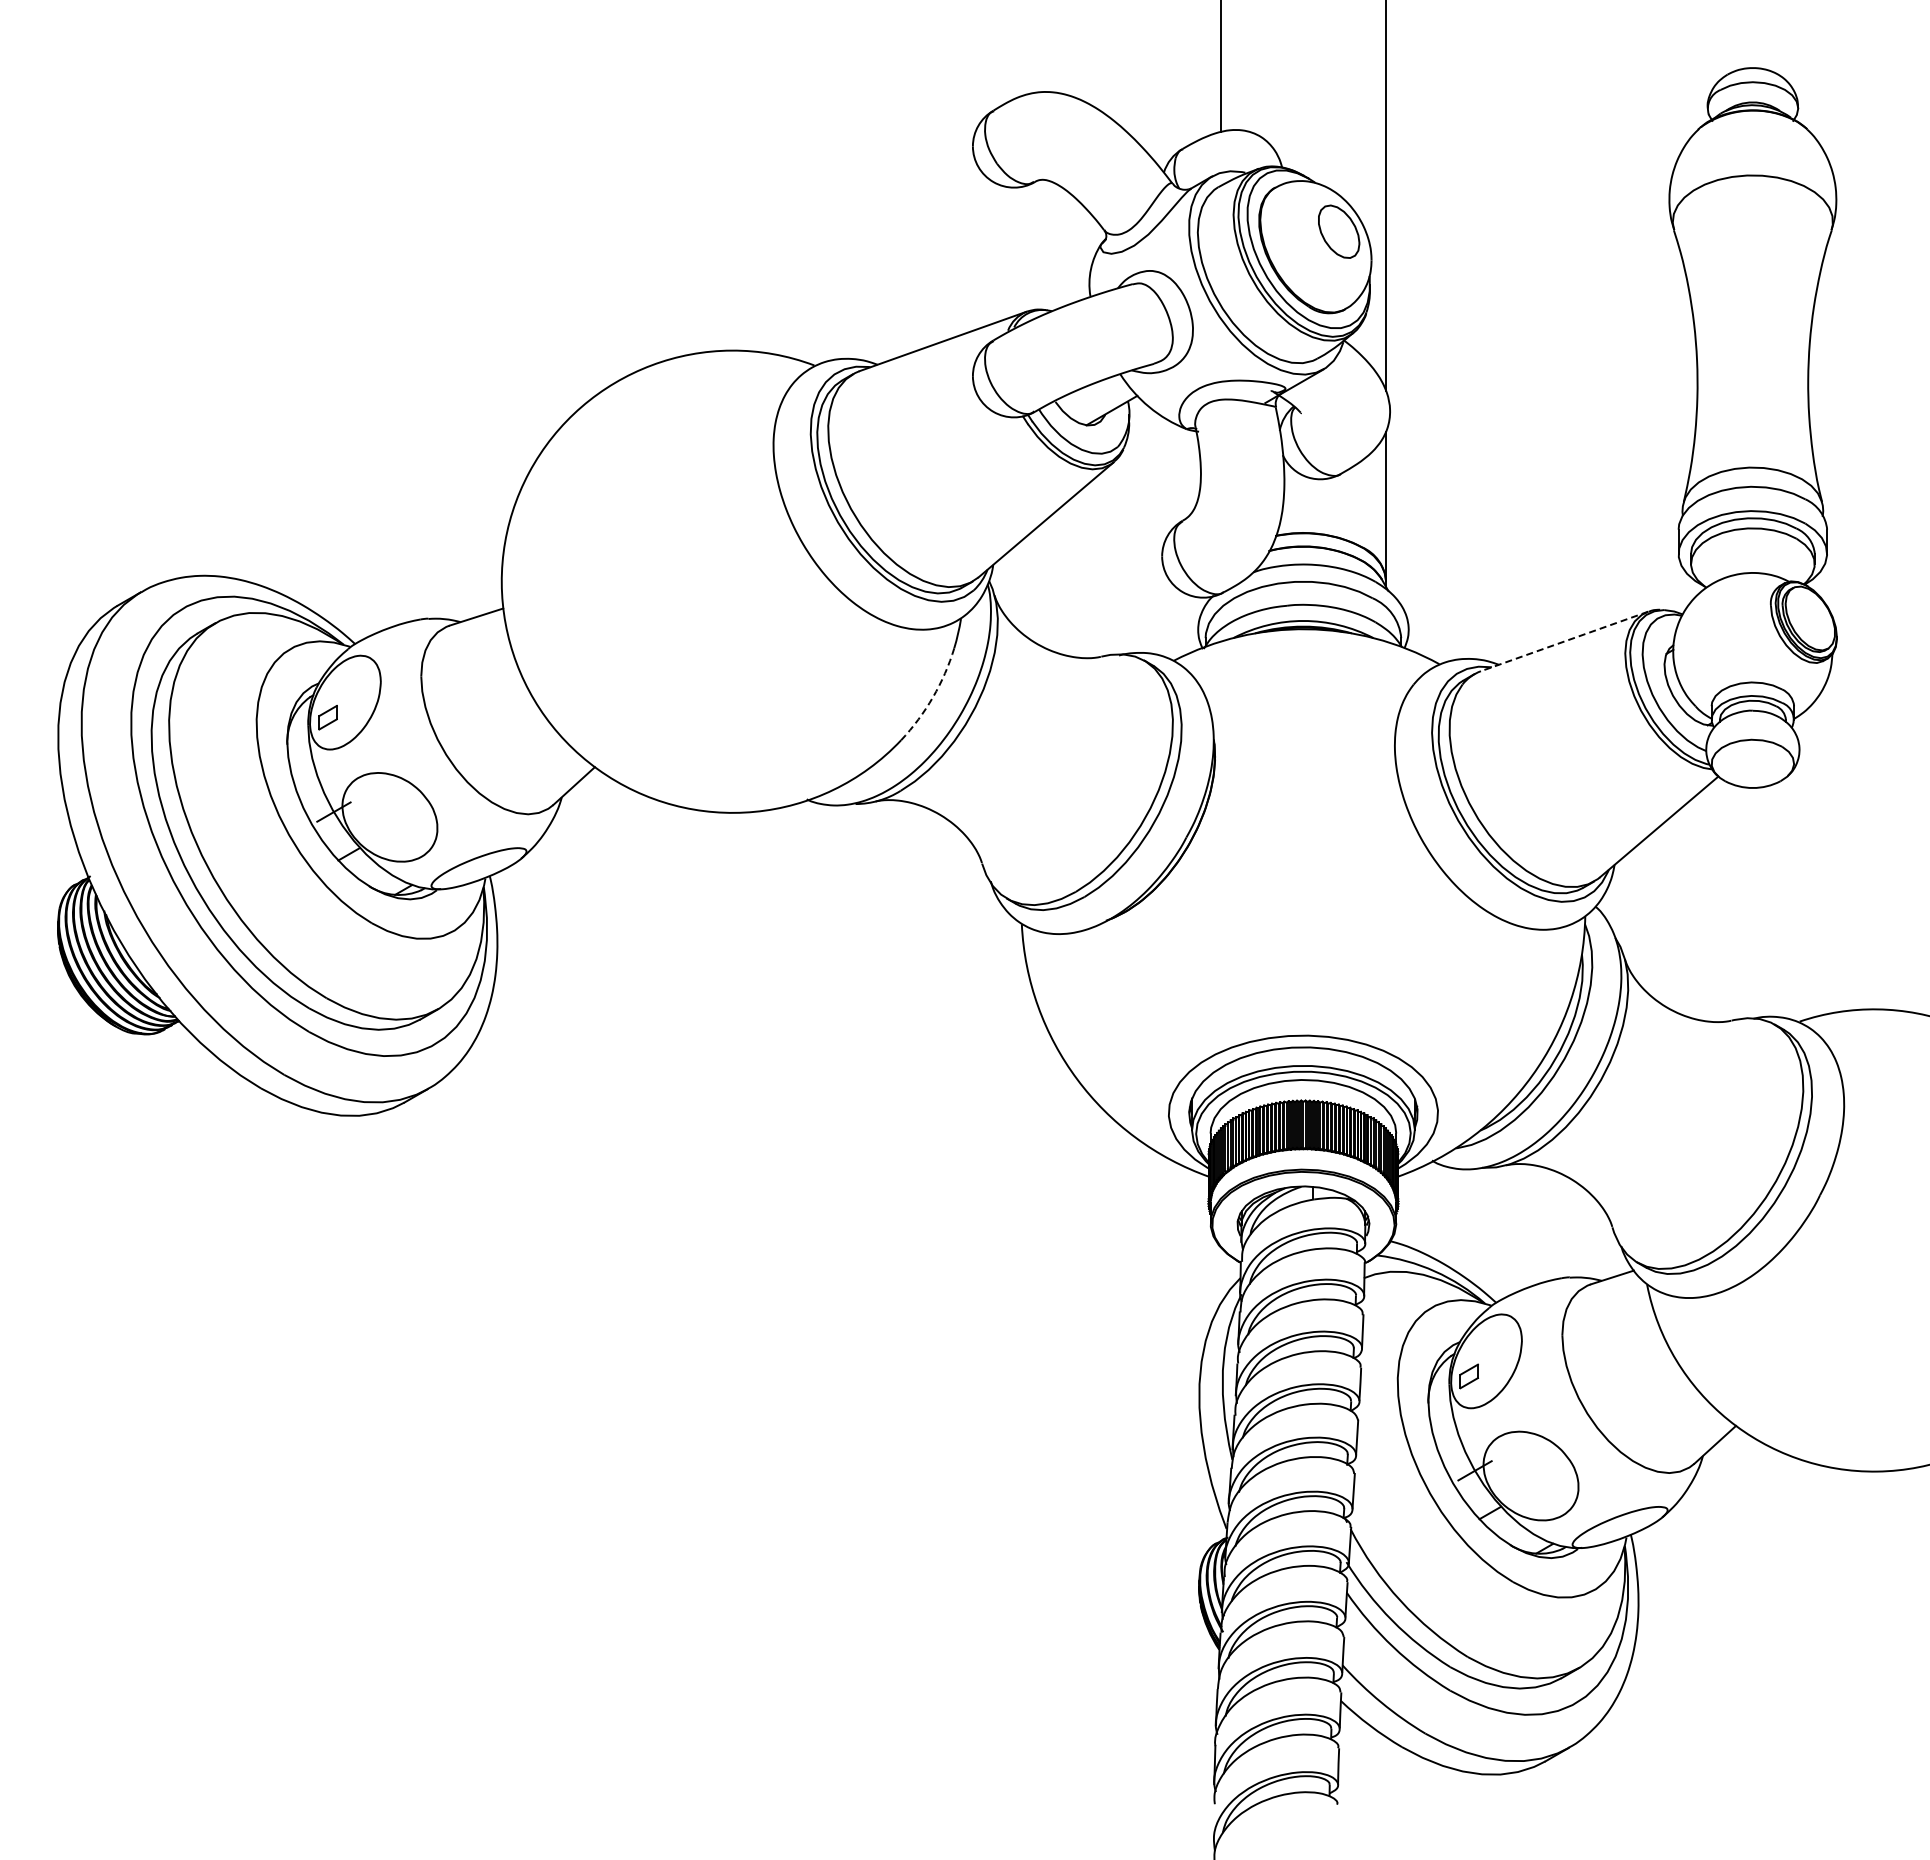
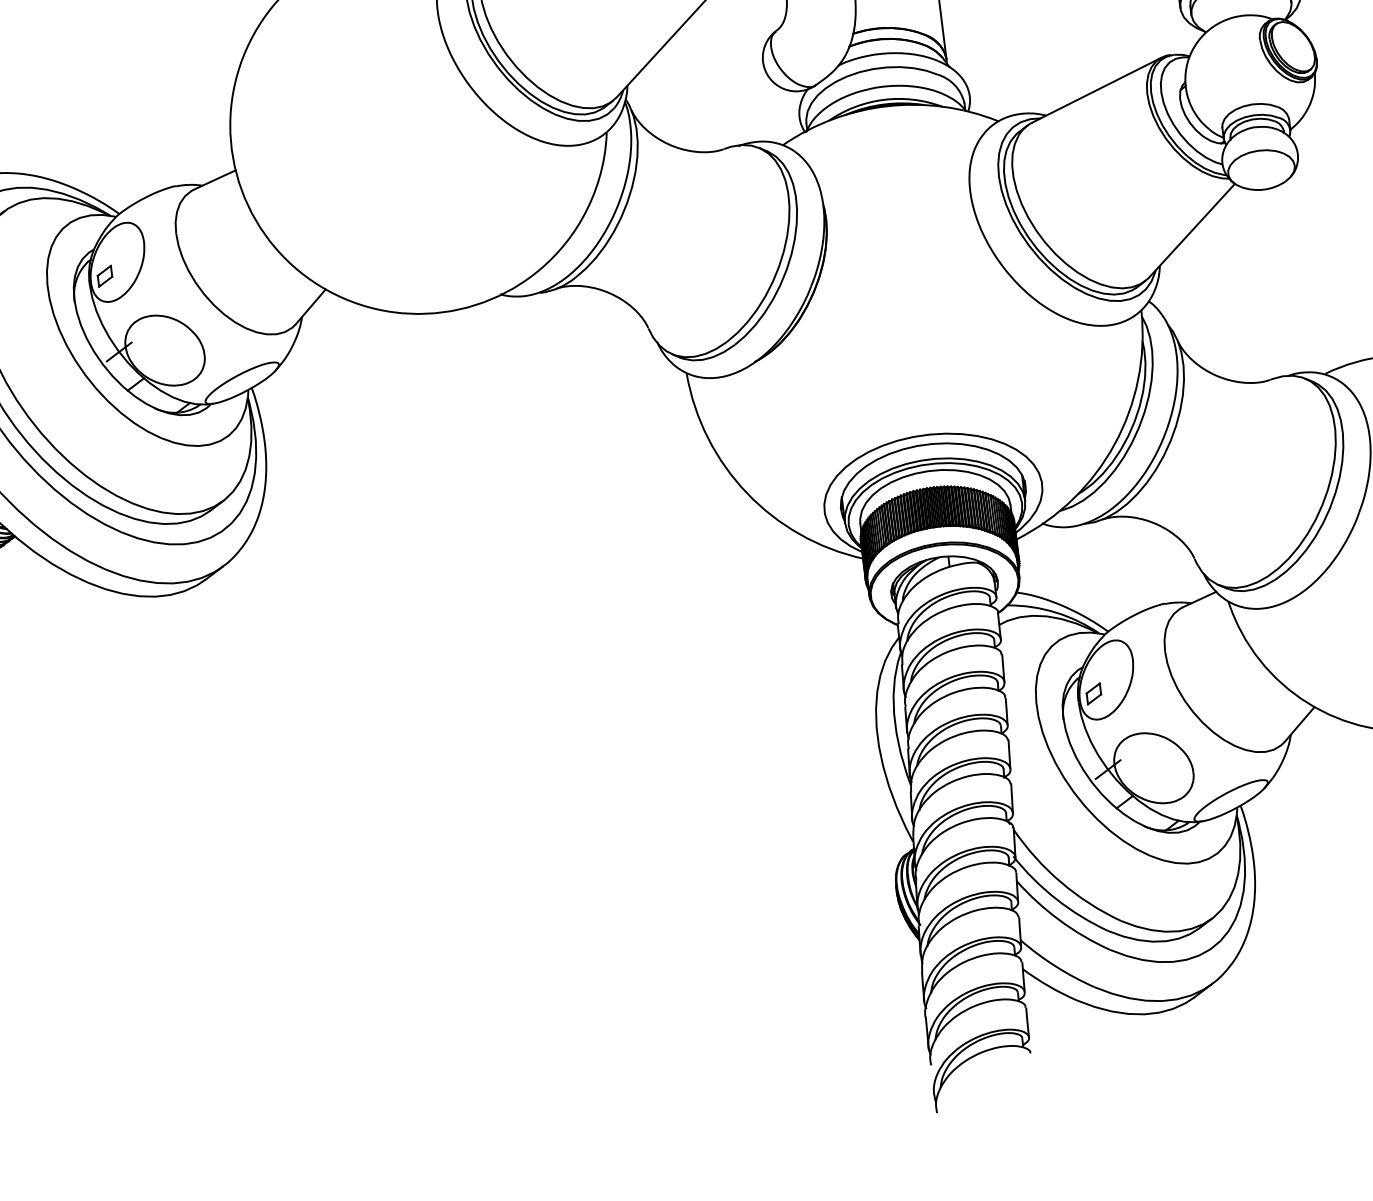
line: (1564, 641) -> (1096, 90), dashed -> solid
arc: (933, 697) -> (592, 199), dashed -> solid

